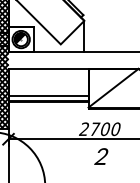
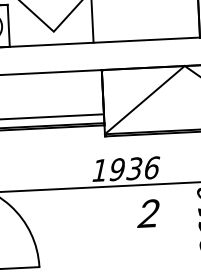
text: (99, 129) -> (124, 169), 2700 -> 1936
text: (101, 156) -> (148, 213), moved

